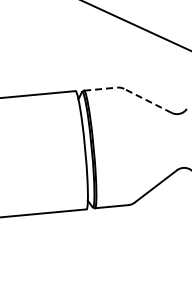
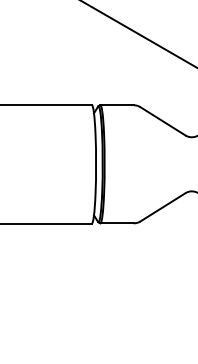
line: (101, 89) -> (117, 105), dashed -> solid
line: (147, 101) -> (162, 121), dashed -> solid

